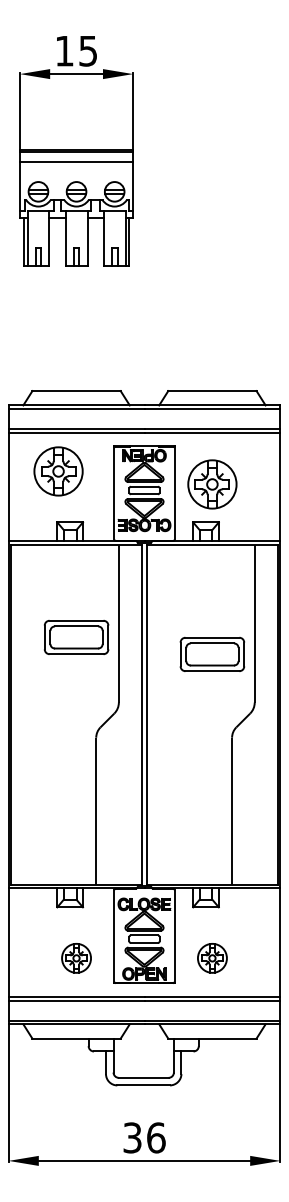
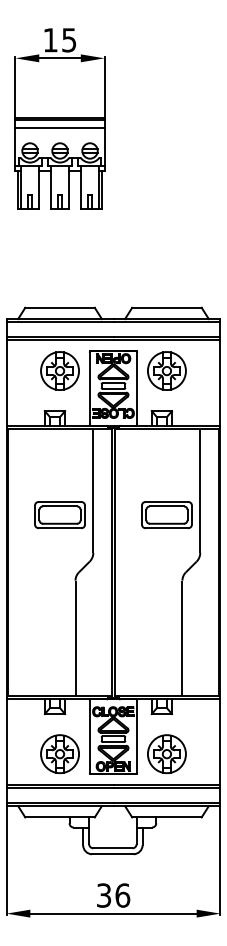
part: (58, 471) -> (59, 371), moved
part: (212, 484) -> (167, 371), moved
part: (76, 636) -> (59, 514), moved
part: (76, 958) -> (59, 754), size x1.67
part: (212, 958) -> (167, 754), size x1.67

